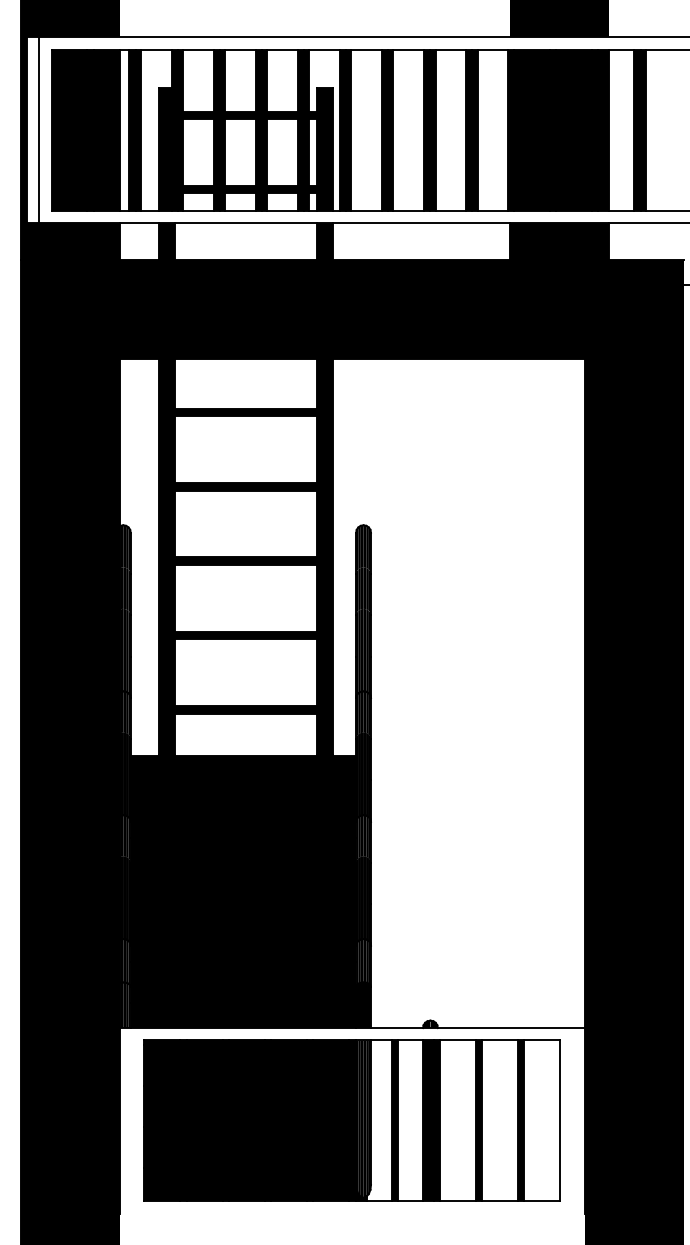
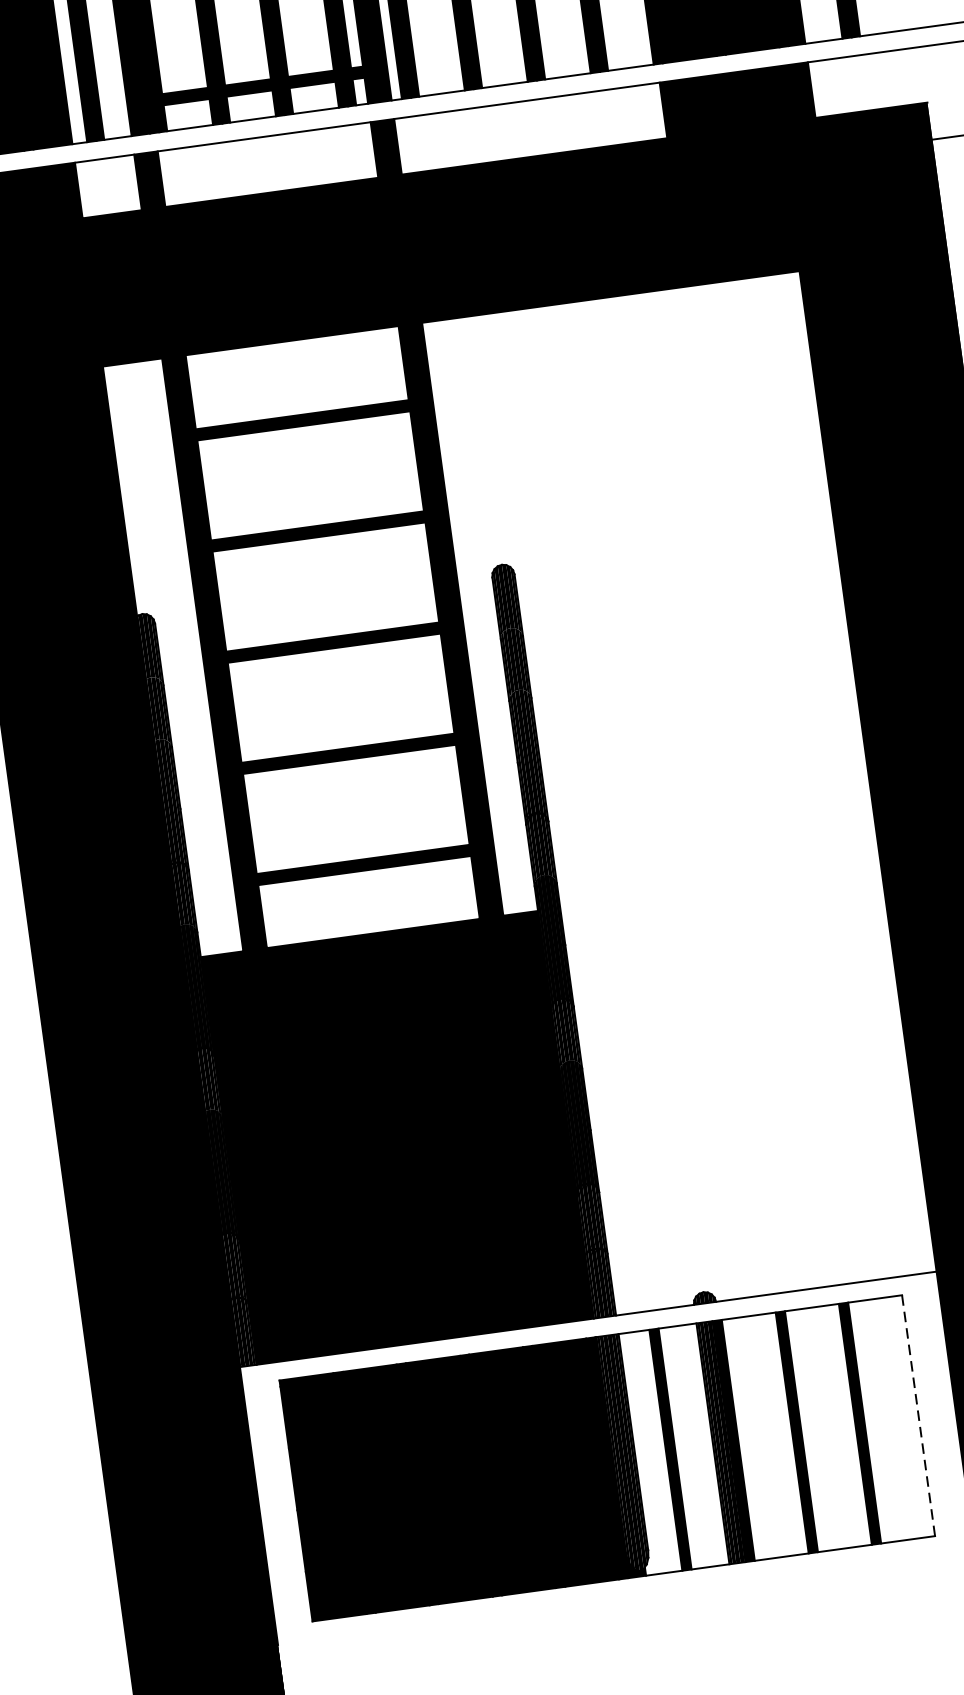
line: (560, 1120) -> (918, 1415), solid -> dashed

